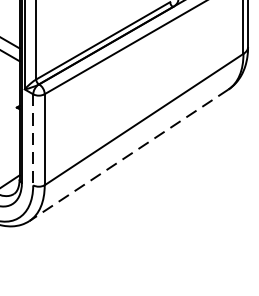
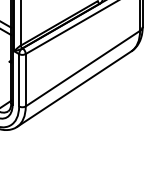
line: (33, 140) -> (19, 80), dashed -> solid
line: (129, 155) -> (74, 89), dashed -> solid

